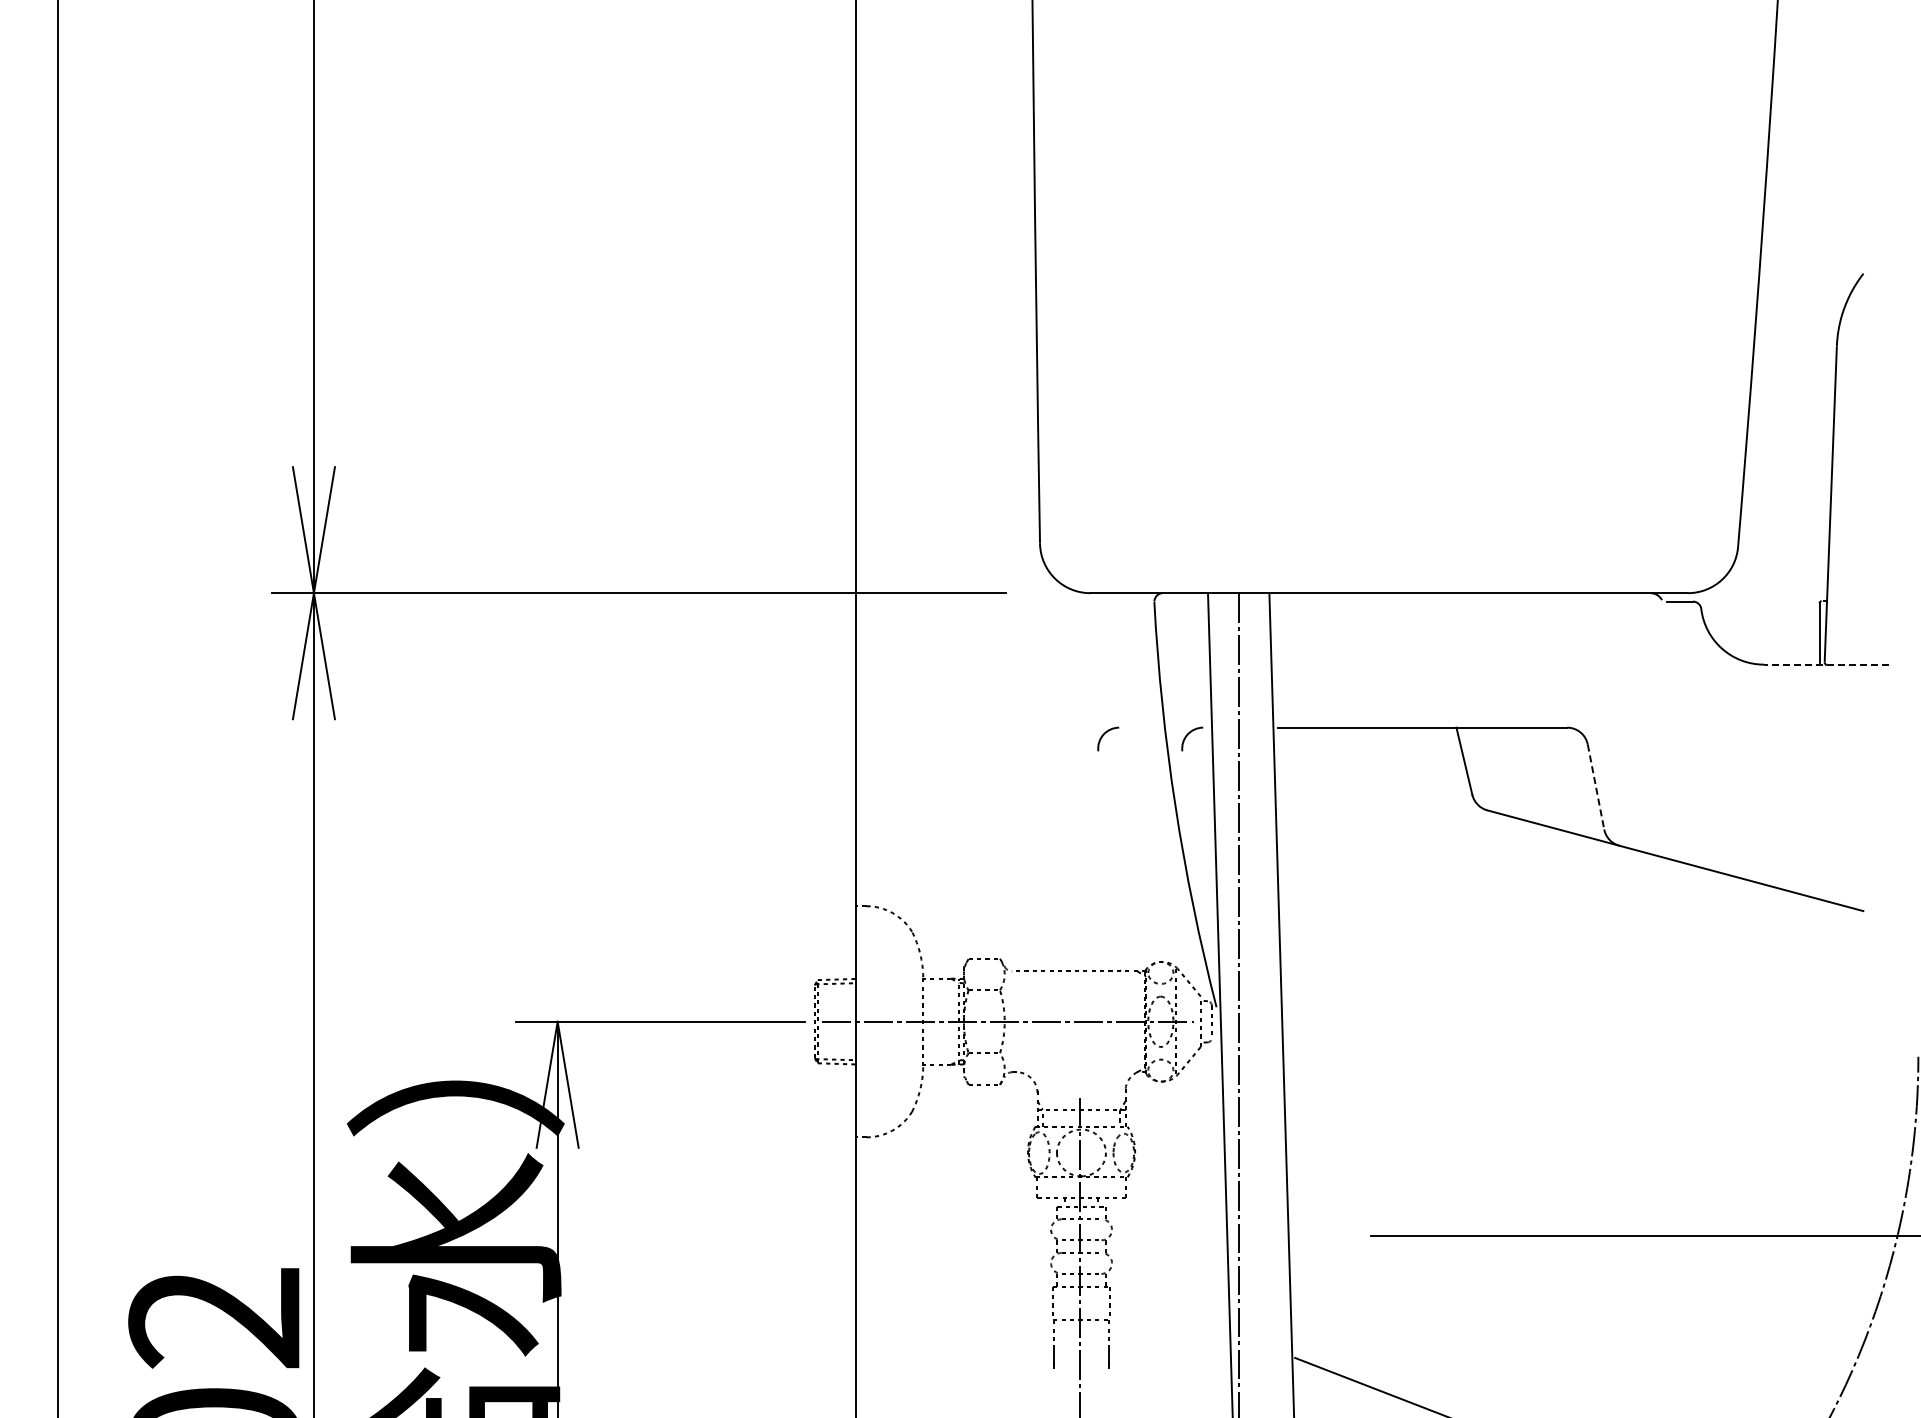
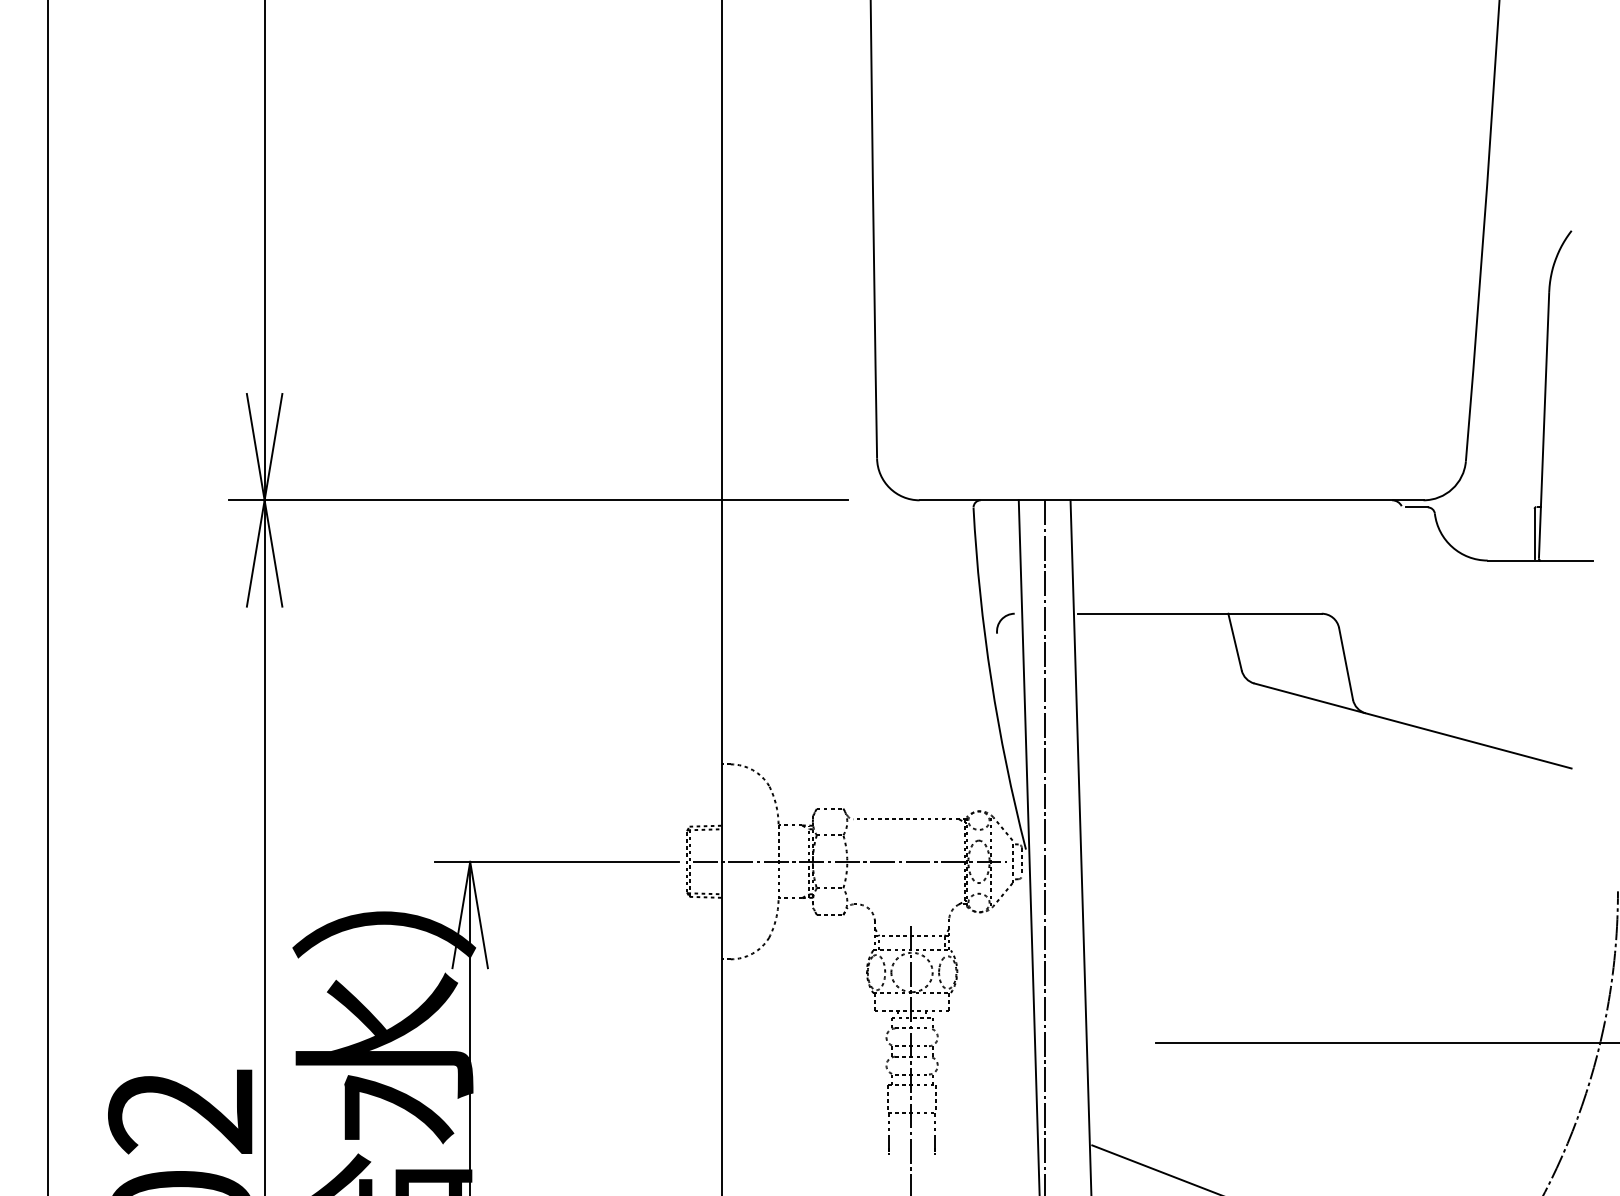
line: (1826, 664) -> (1540, 560), dashed -> solid
arc: (1105, 734) -> (932, 619), removed
line: (1596, 787) -> (1346, 664), dashed -> solid

